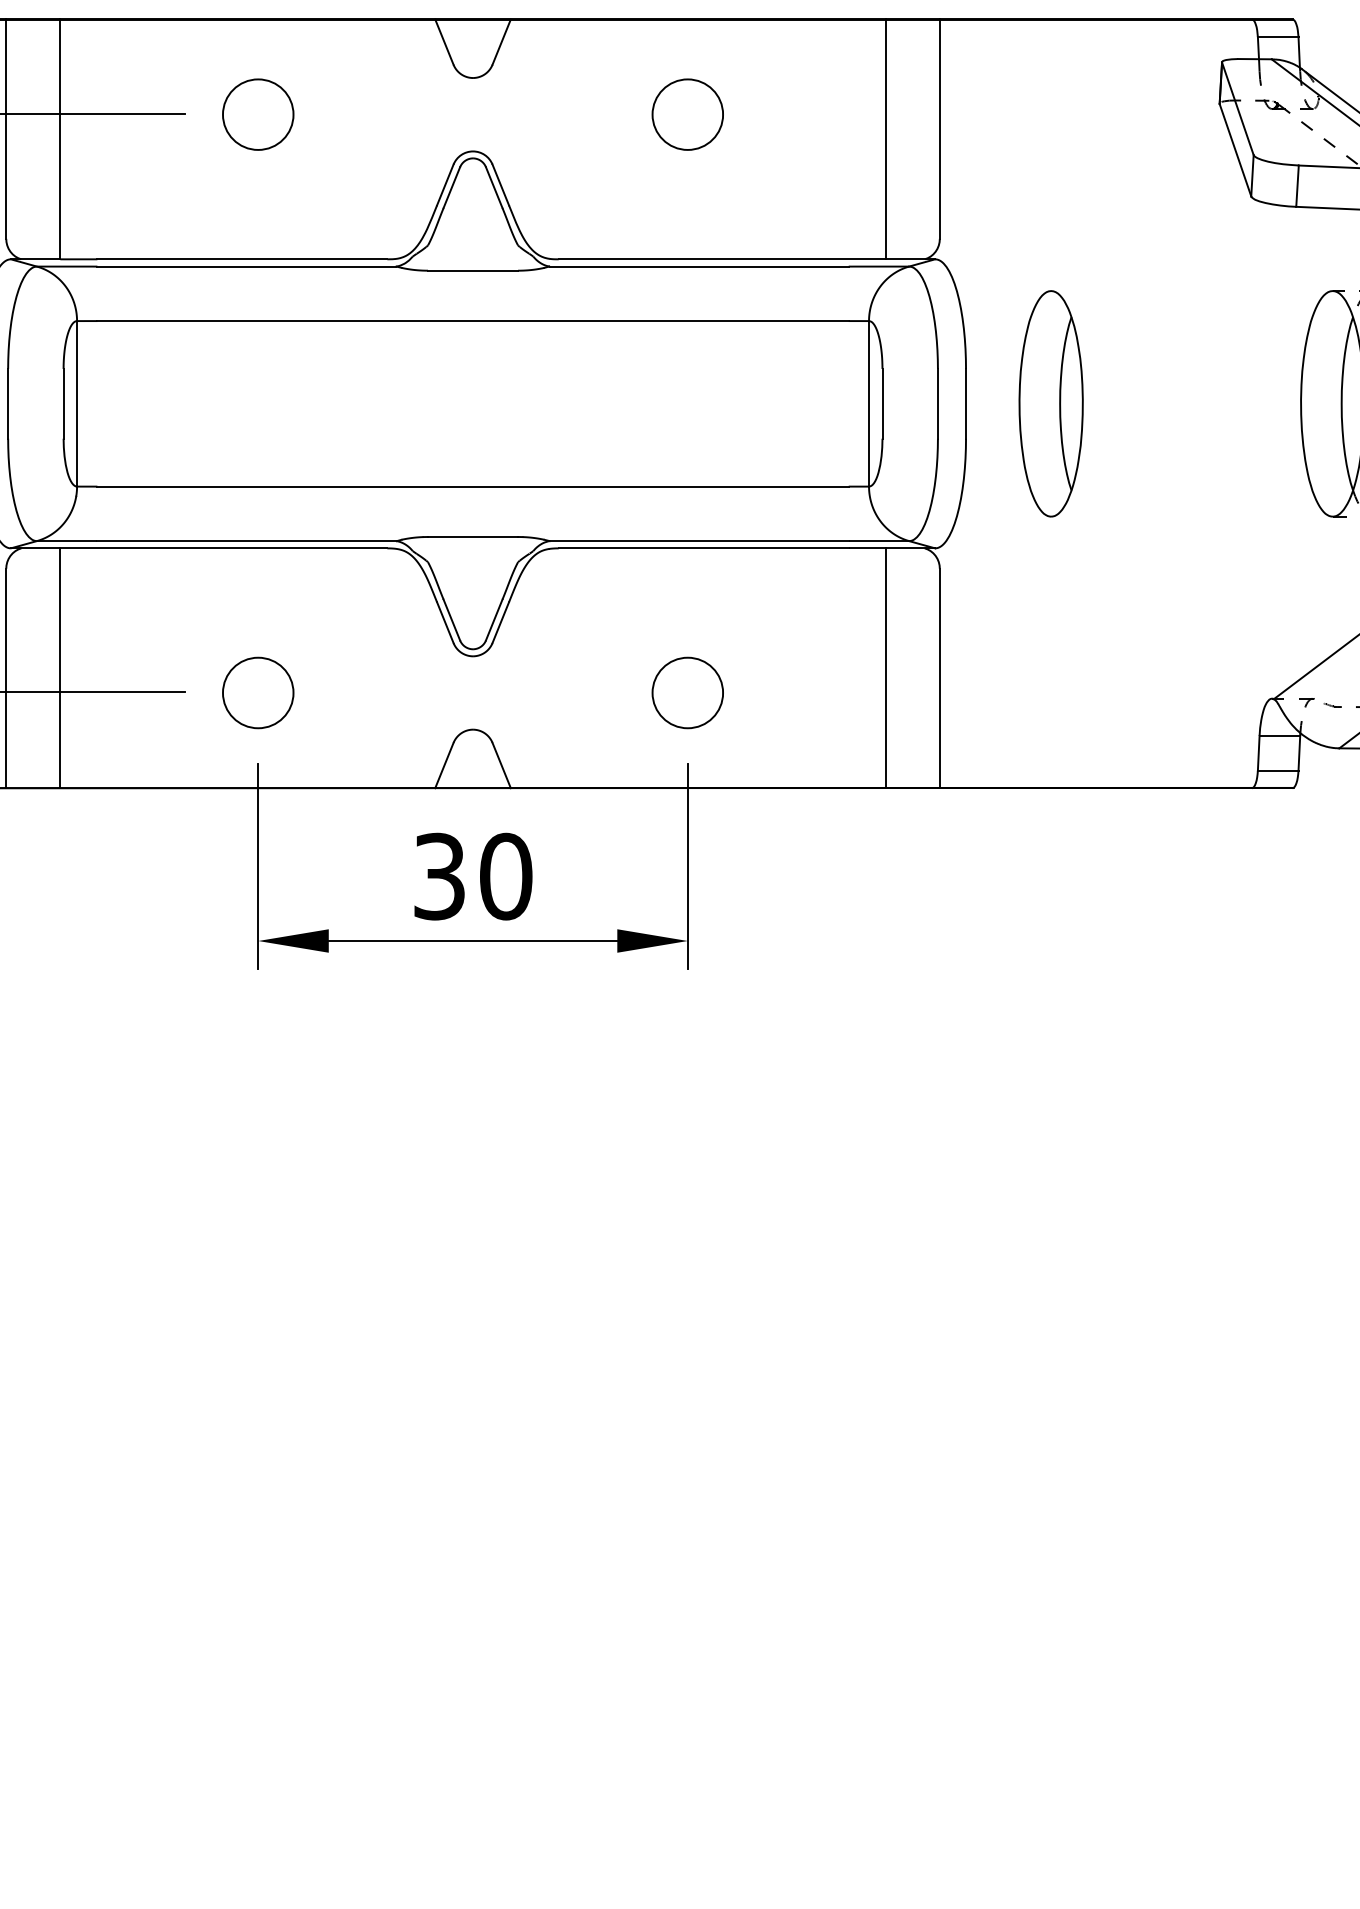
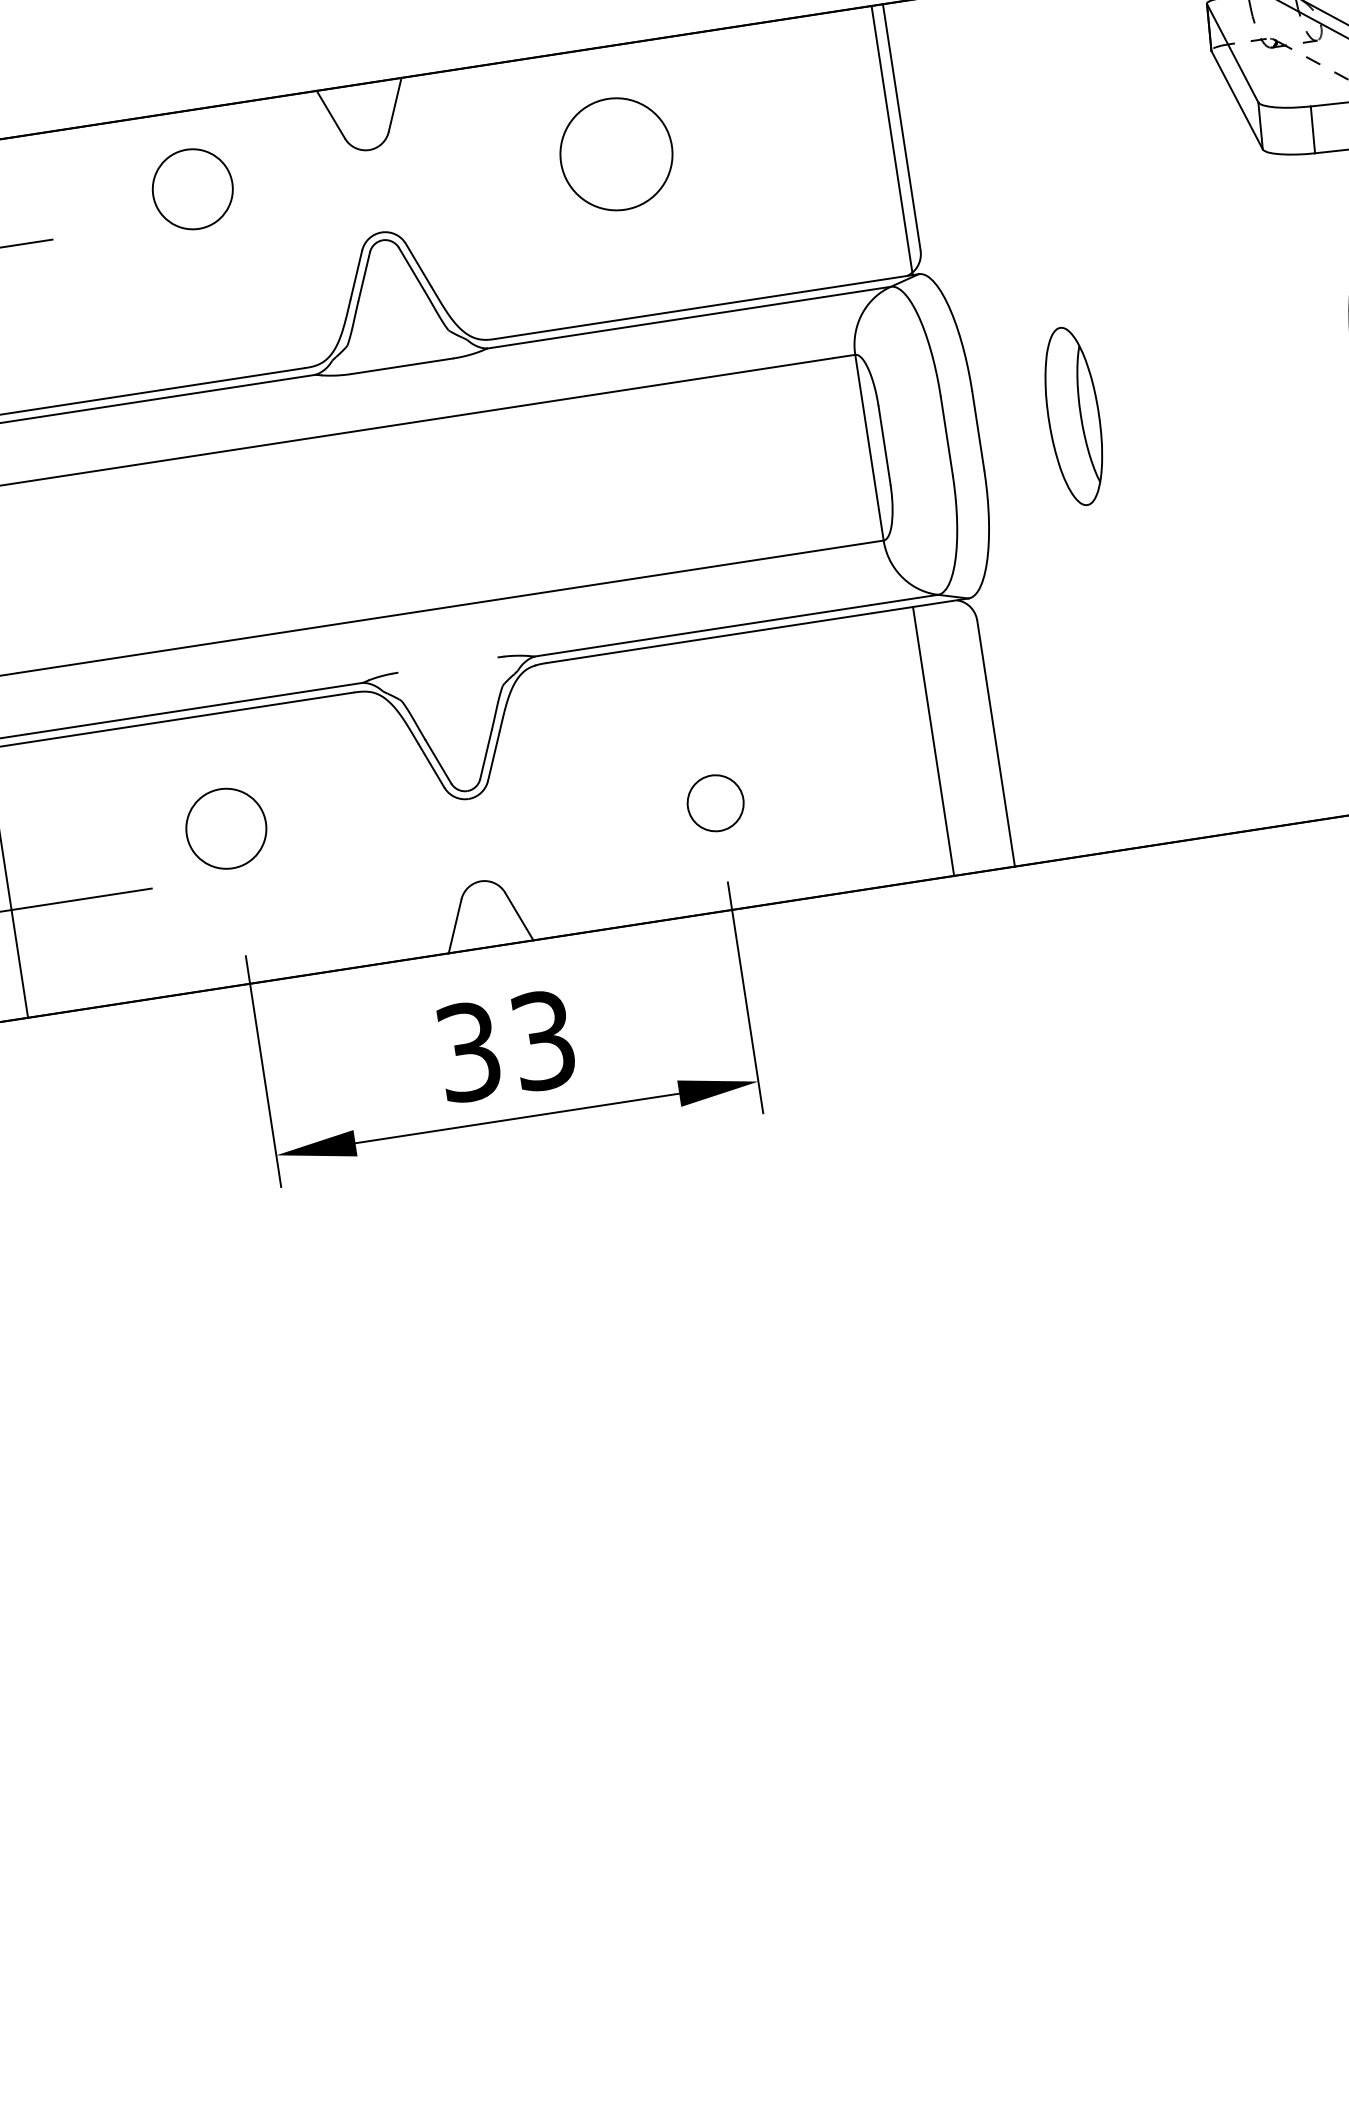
circle: (258, 114) -> (193, 189), moved
circle: (687, 114) -> (616, 154), size x1.4
line: (885, 139) -> (891, 140), moved
part: (1050, 403) -> (1073, 416), size x0.7
line: (473, 536) -> (448, 664), removed
circle: (258, 692) -> (226, 828), moved
circle: (687, 692) -> (715, 802), size x0.7
text: (506, 876) -> (543, 1040), 30 -> 33

